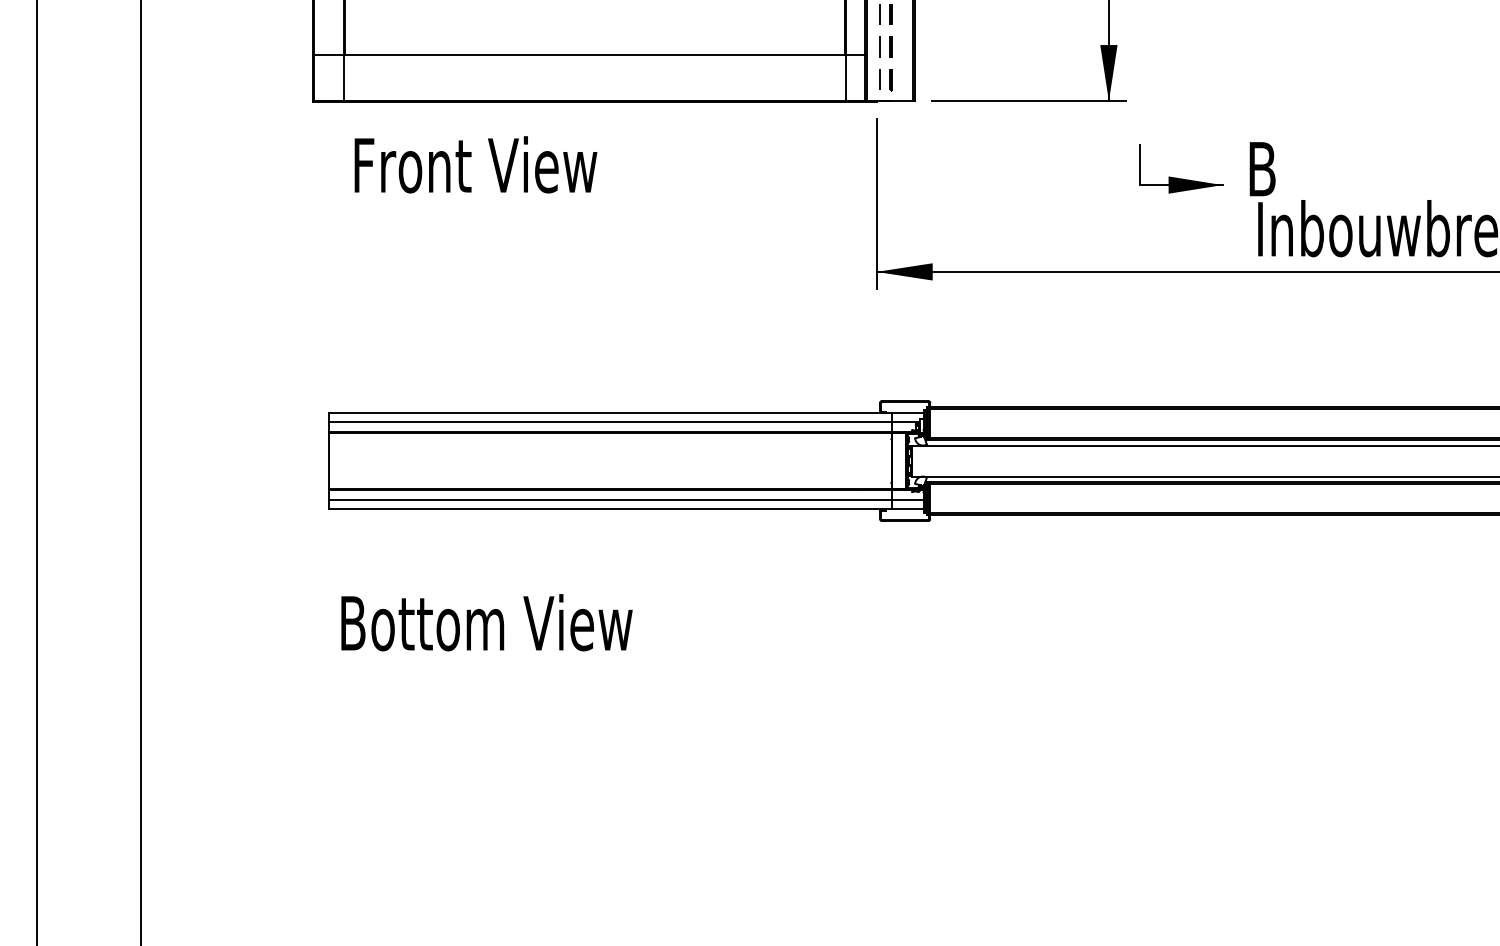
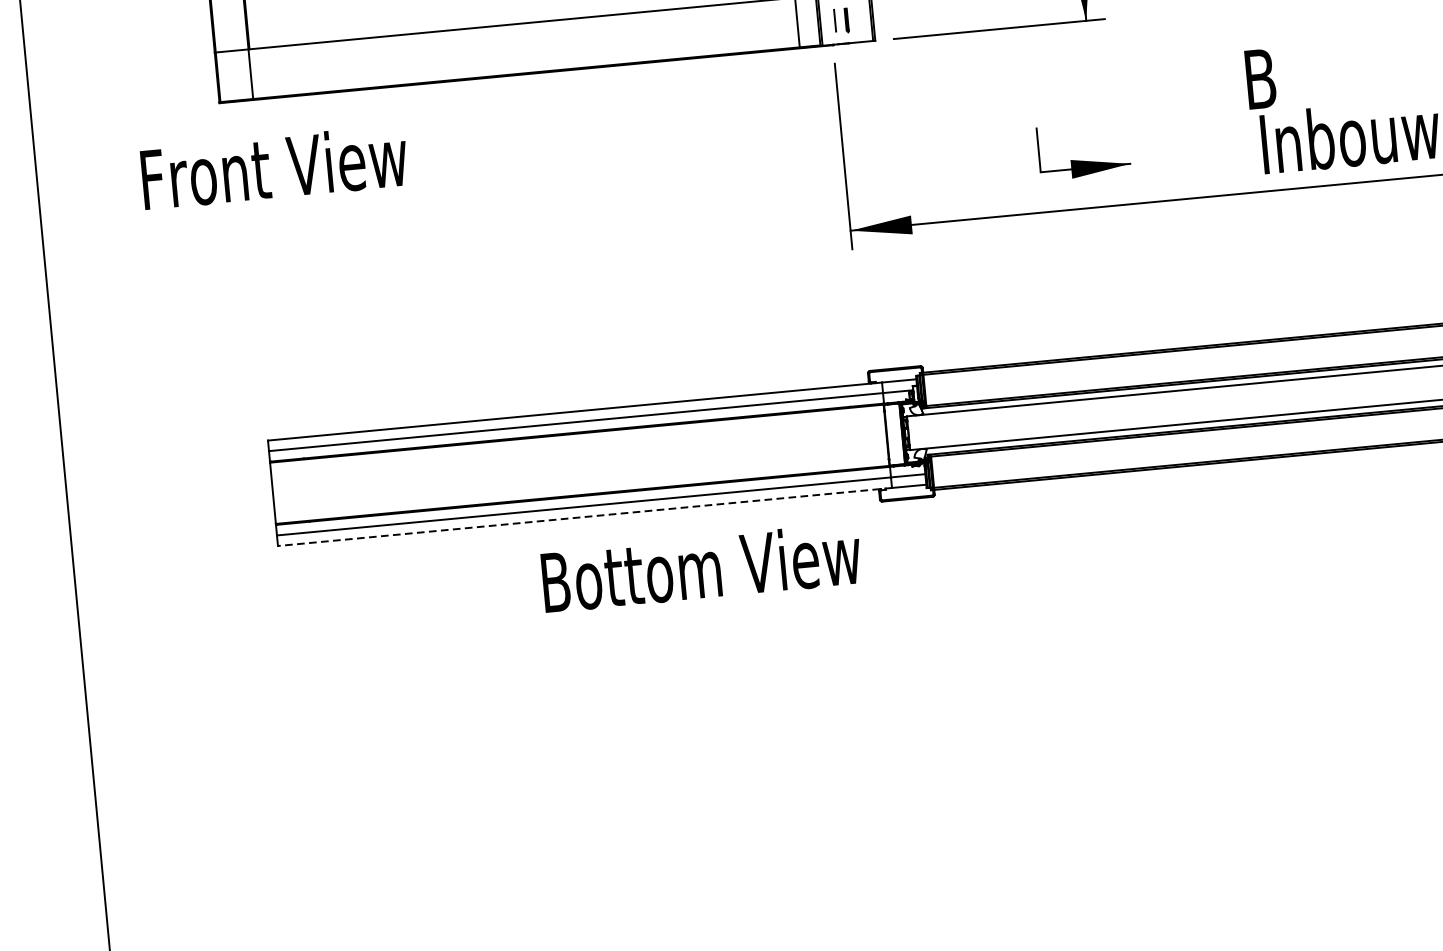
text: (475, 164) -> (274, 167), moved
part: (1177, 177) -> (1080, 160), moved
line: (610, 509) -> (585, 517), solid -> dashed
text: (486, 622) -> (701, 567), moved

